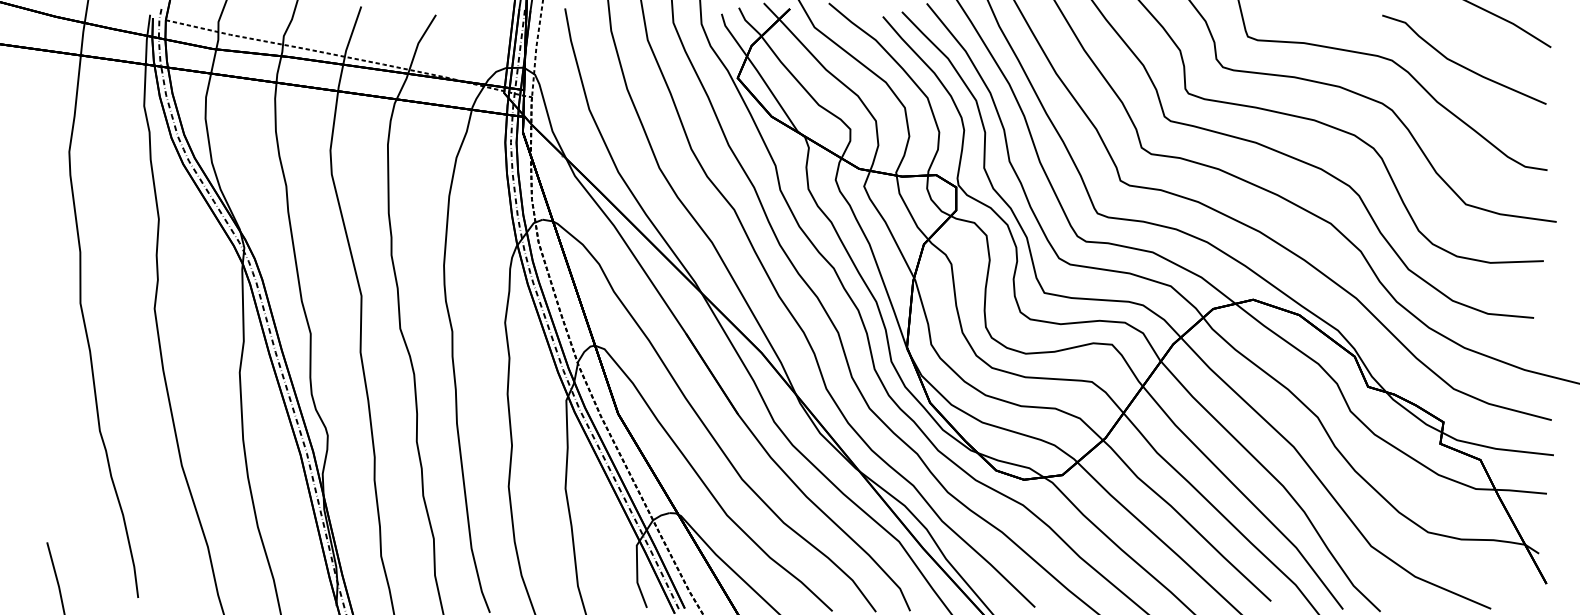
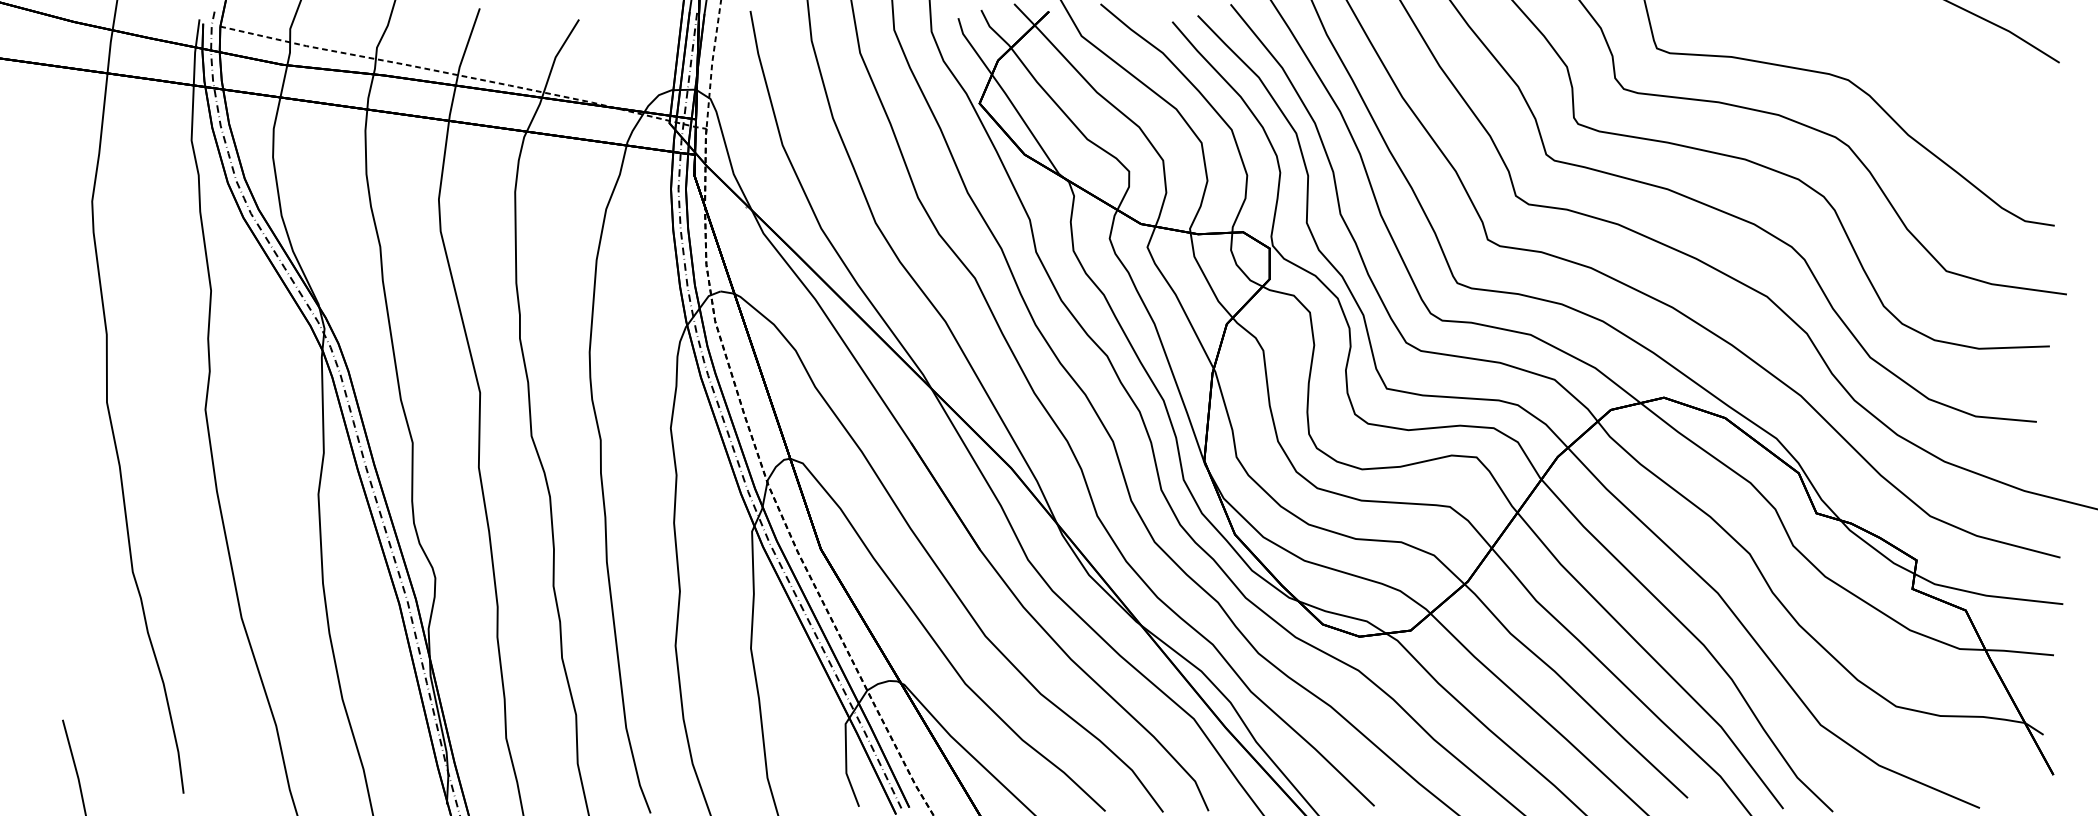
curve: (1462, 65) -> (1941, 86), removed

